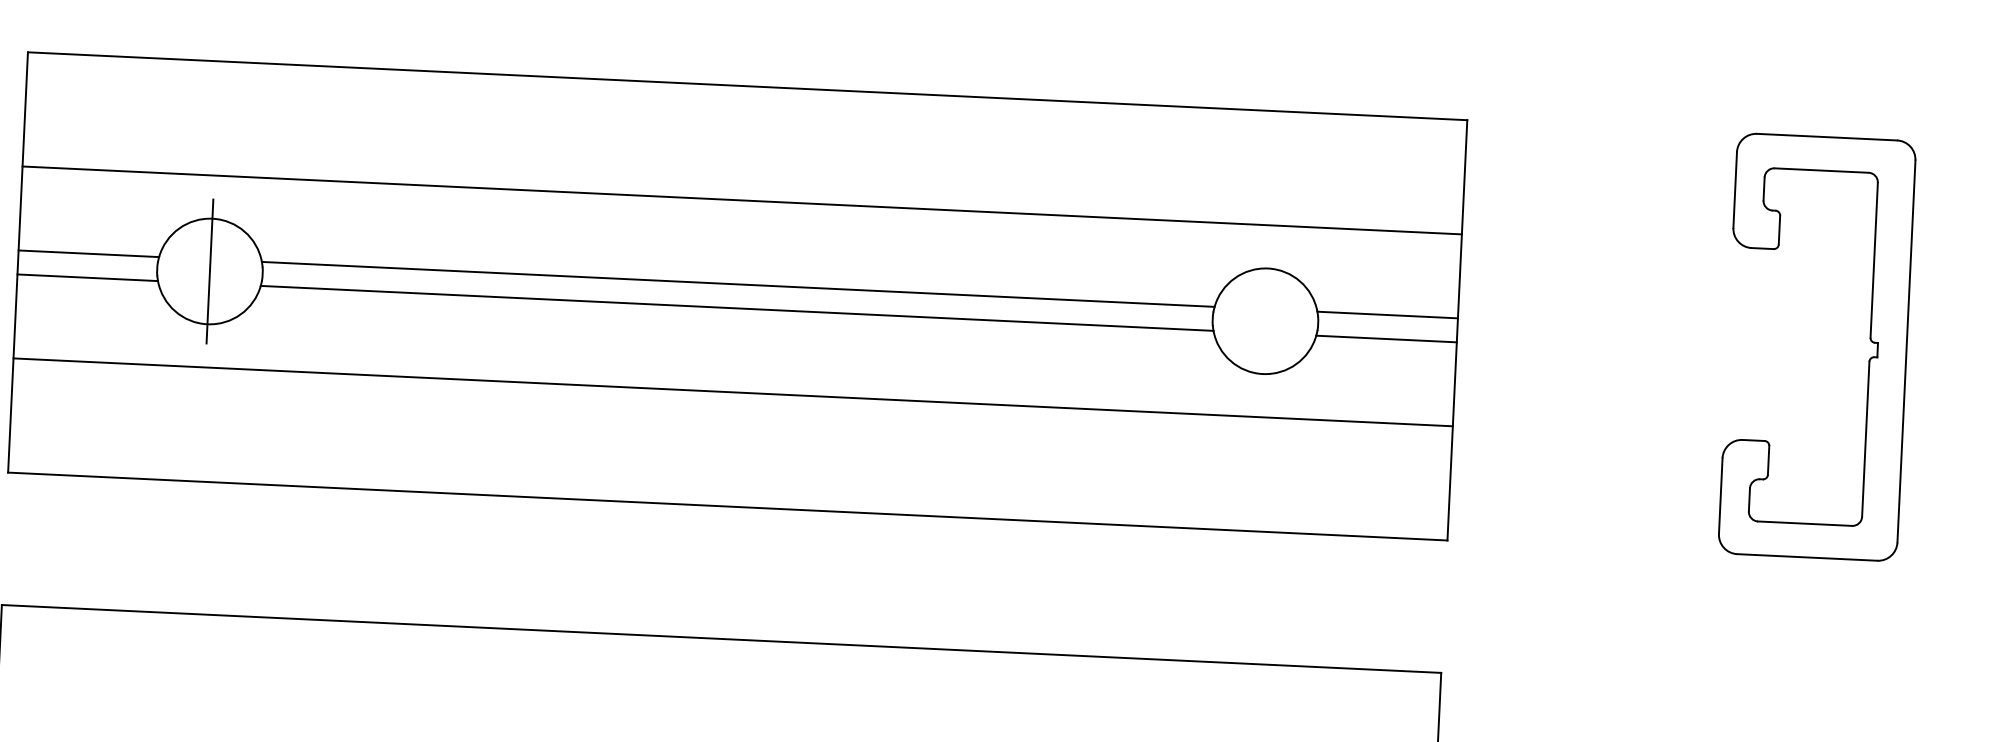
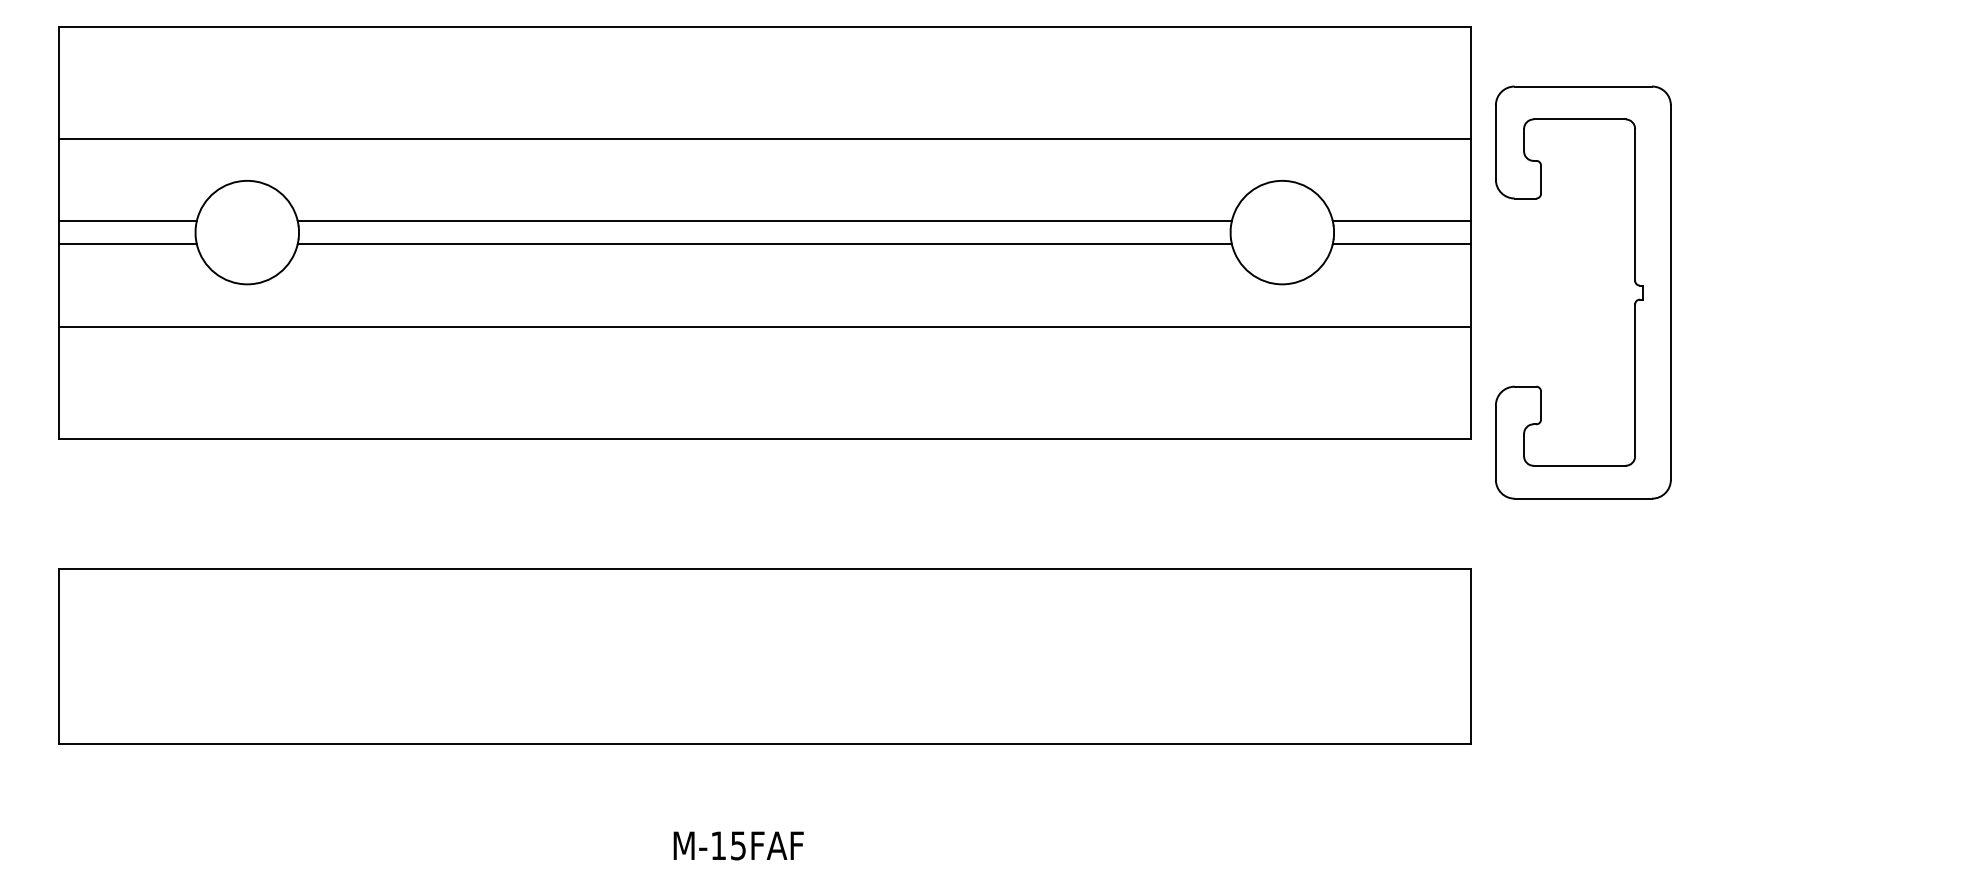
line: (210, 271) -> (247, 232), removed
part: (1869, 340) -> (1634, 283), moved

